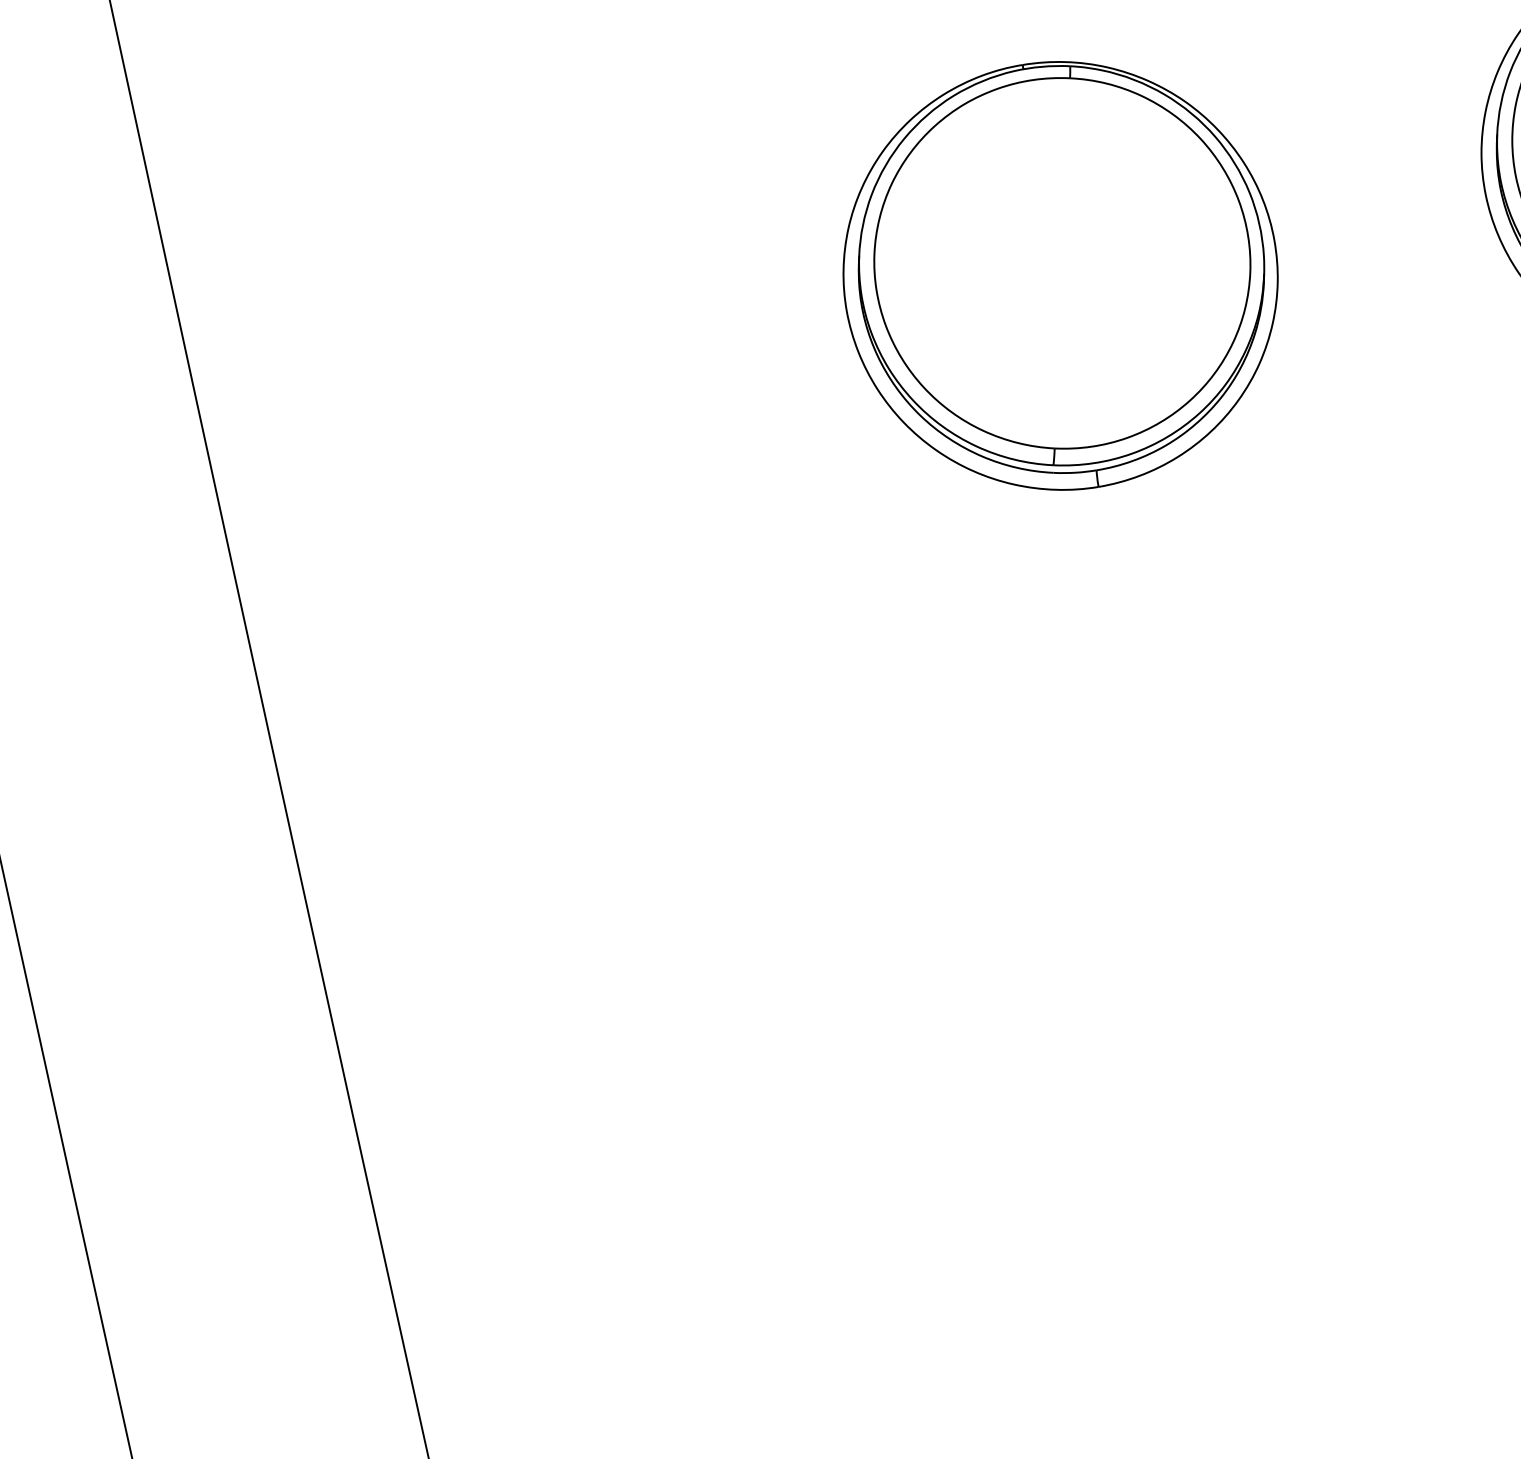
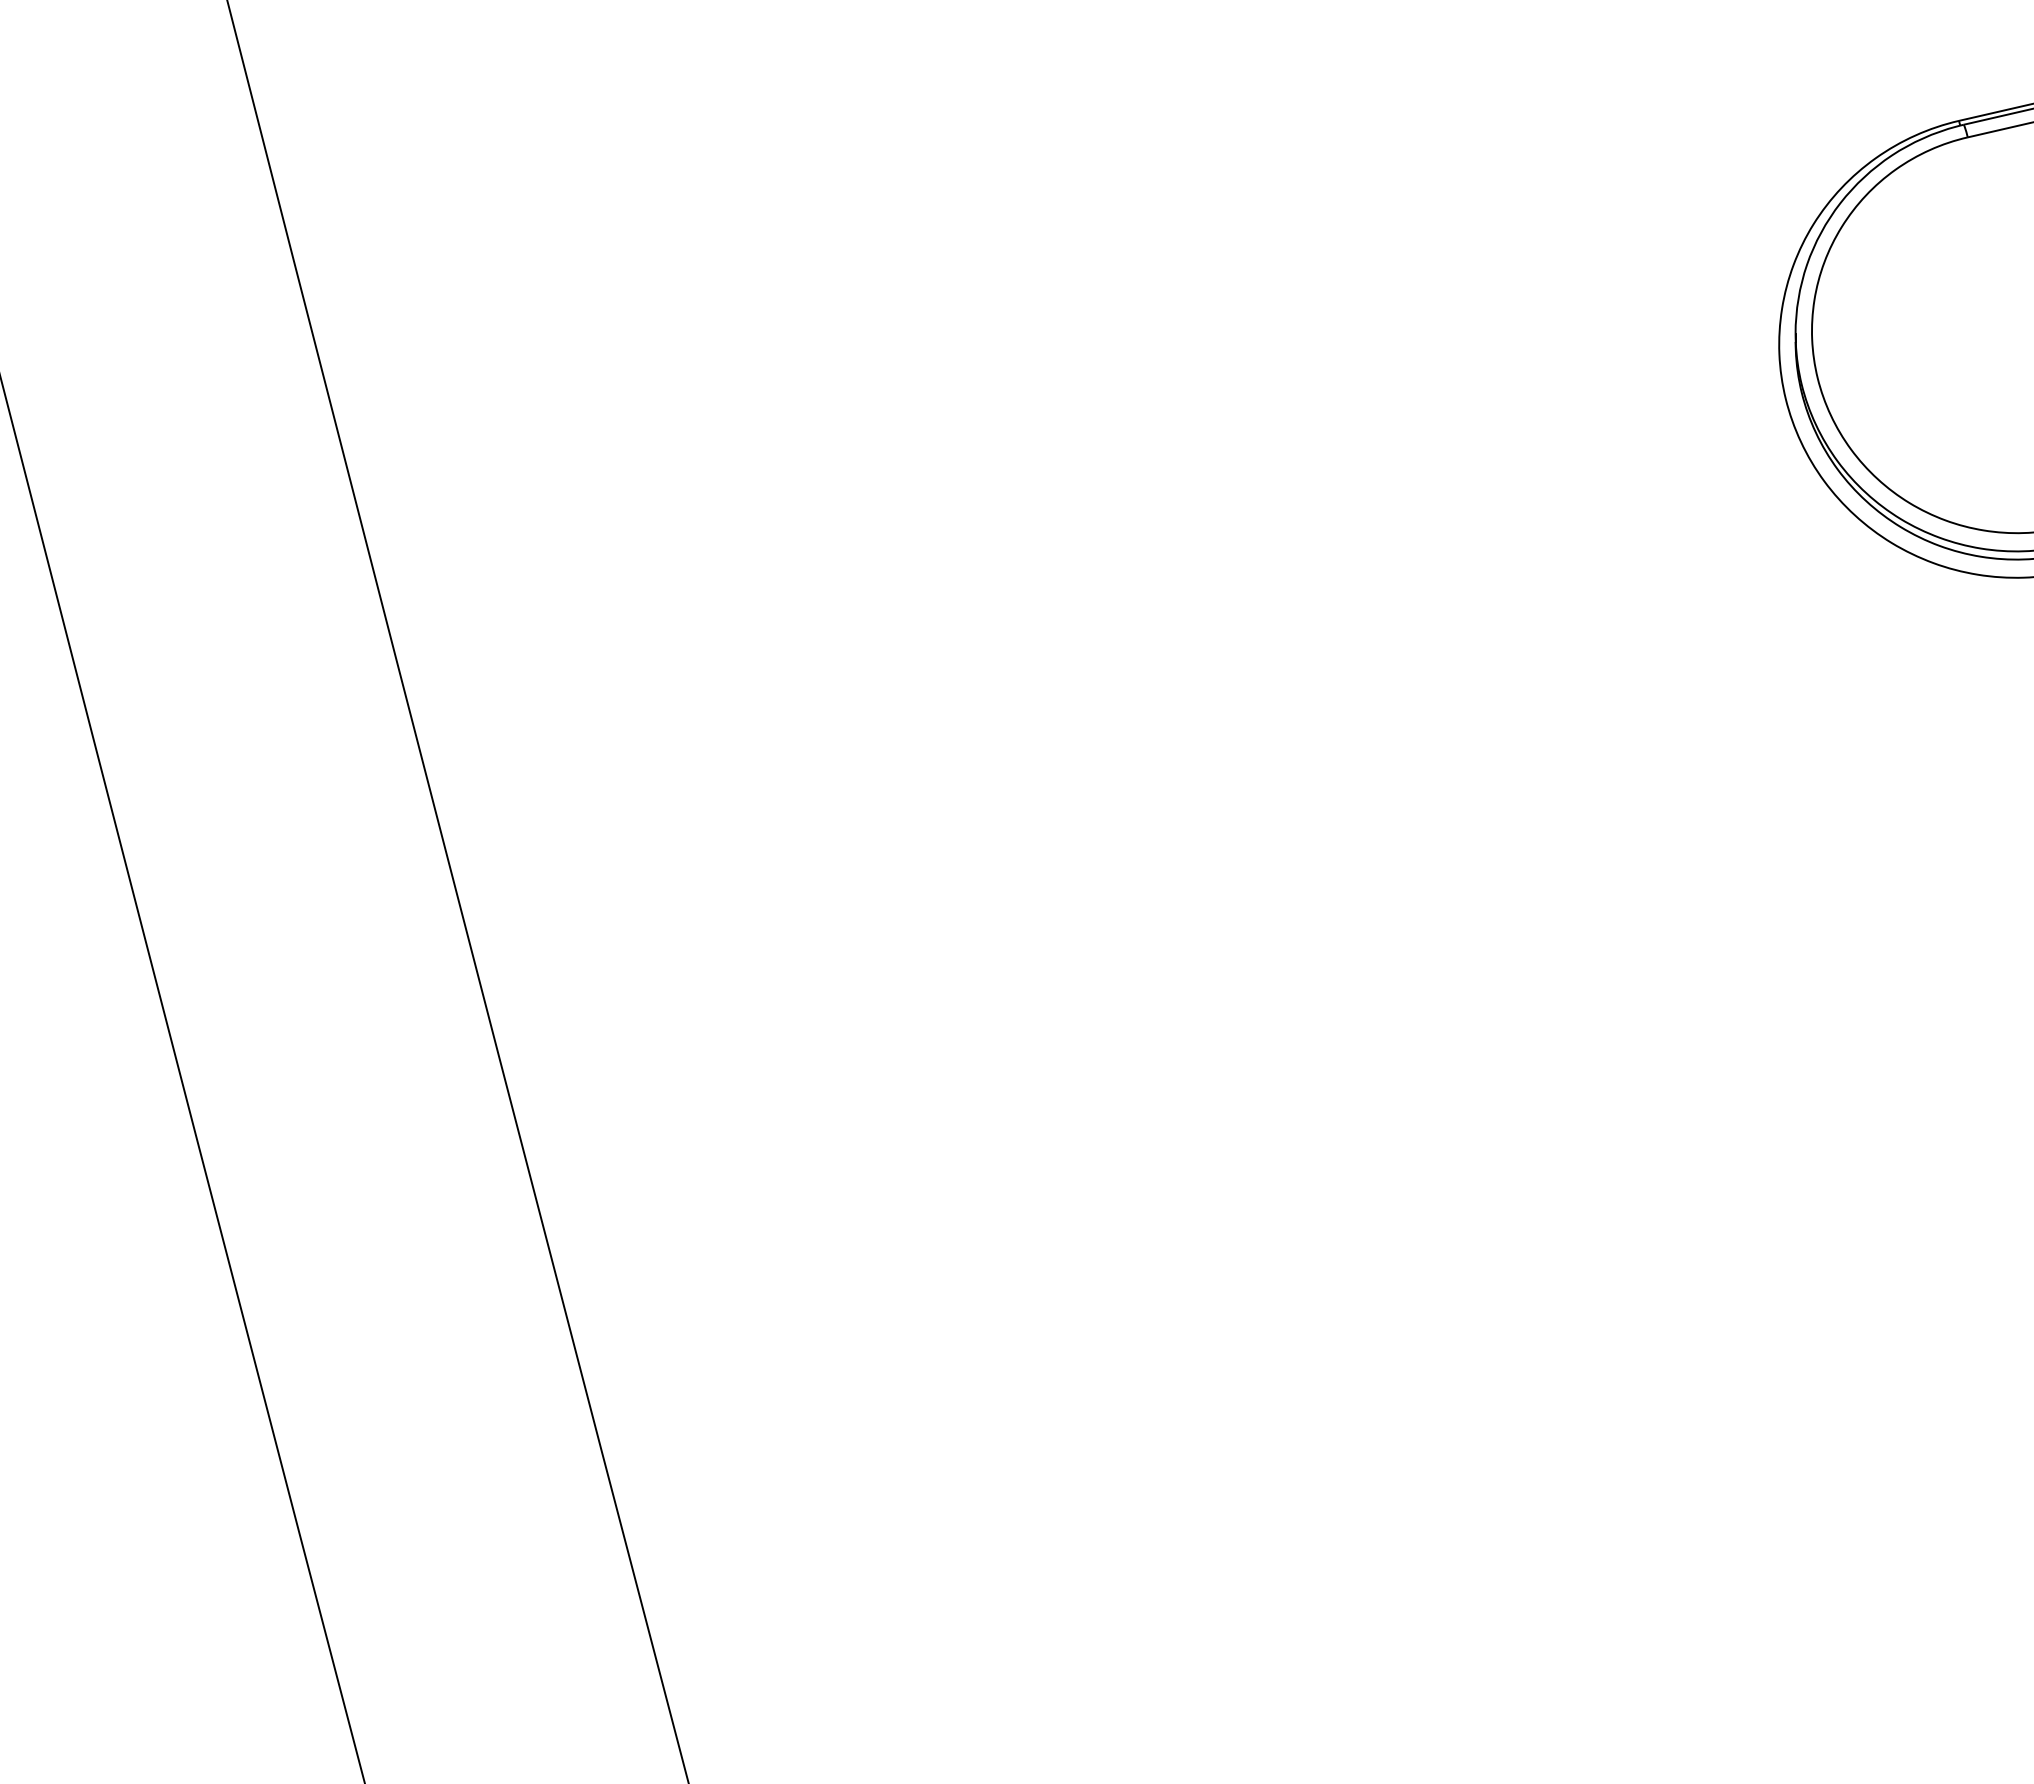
part: (1060, 275) -> (1329, 503), removed

